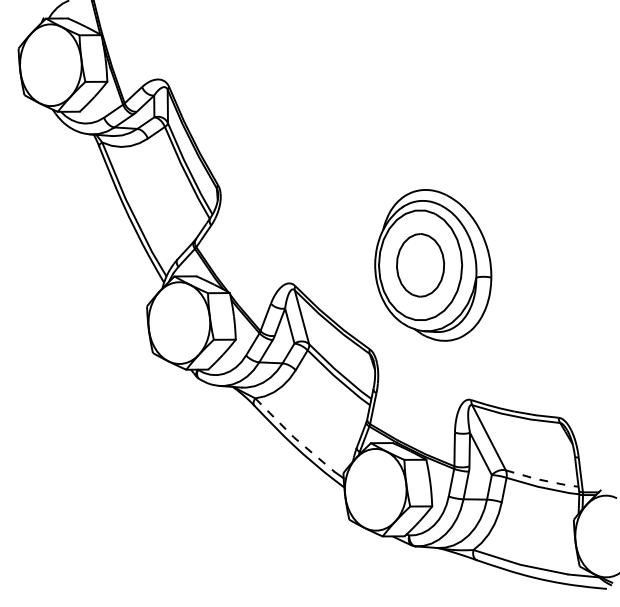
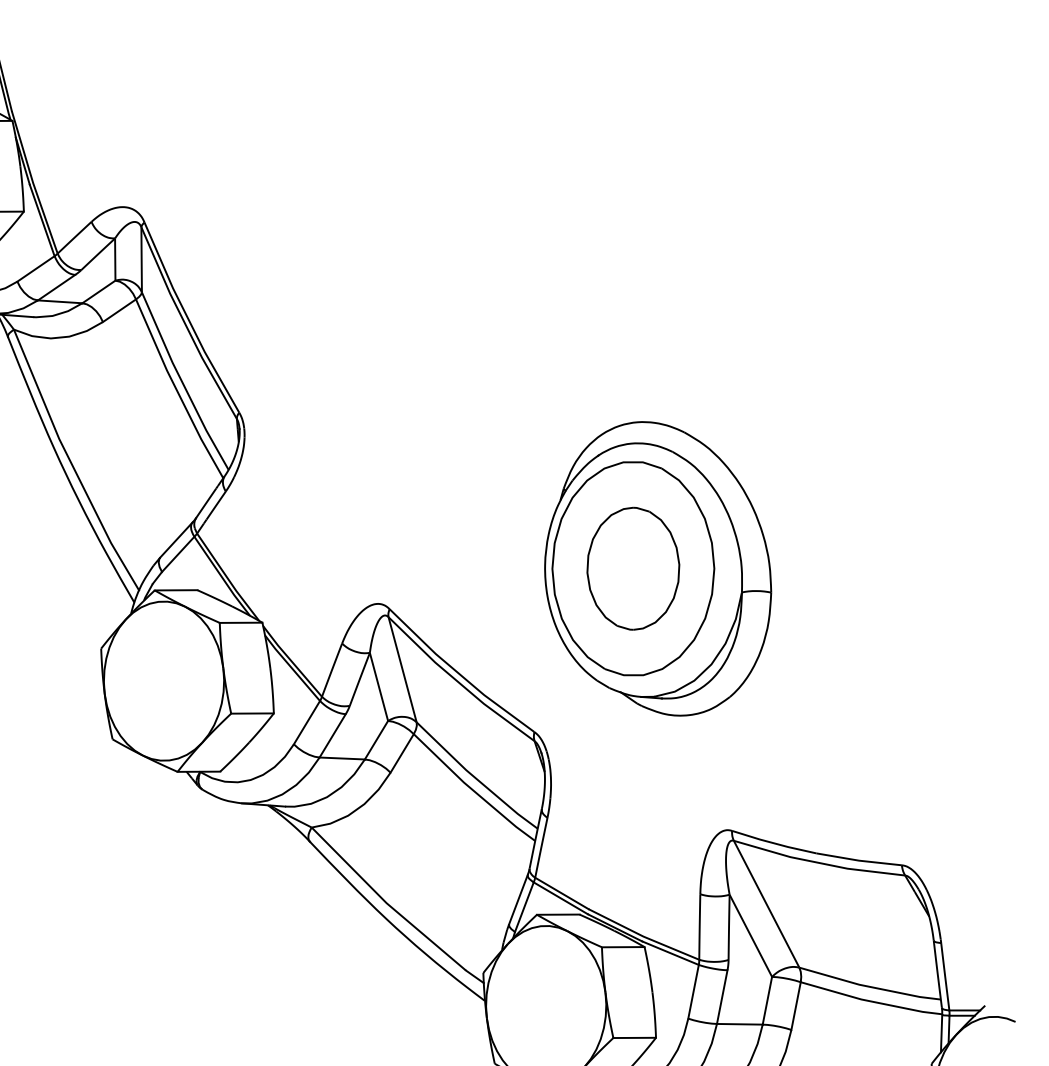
line: (293, 437) -> (386, 903), dashed -> solid
line: (541, 480) -> (868, 987), dashed -> solid

